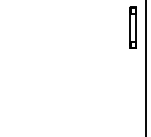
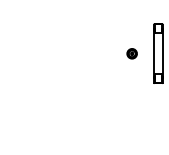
part: (115, 27) -> (132, 53), added

